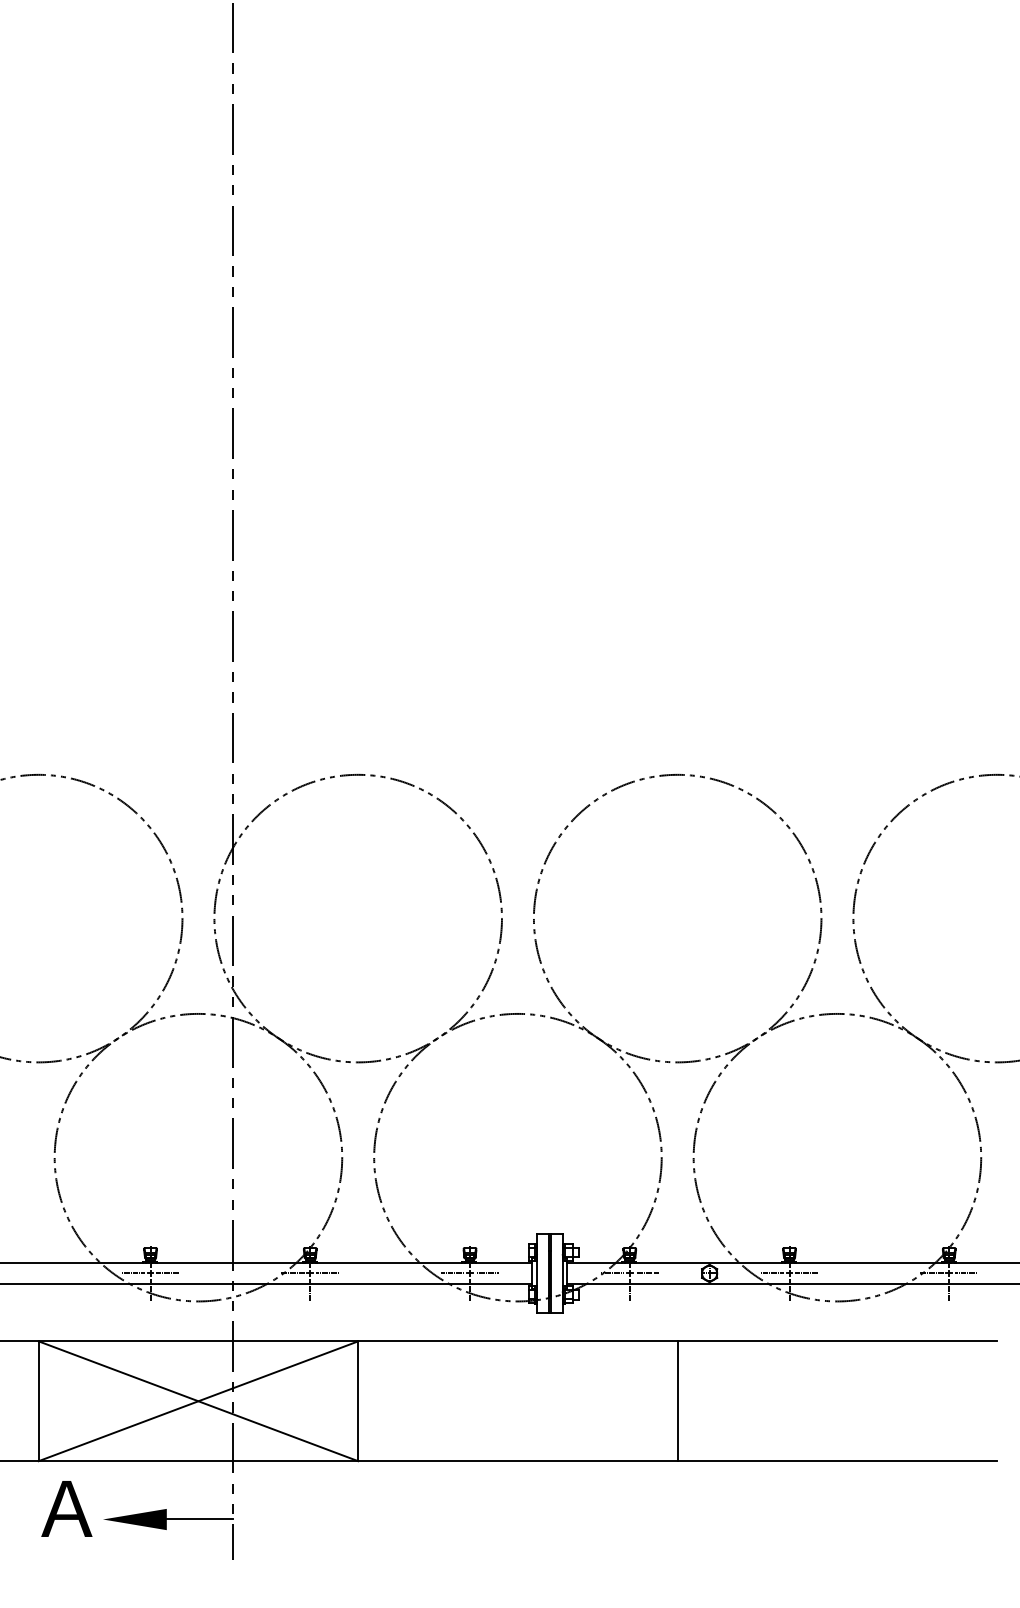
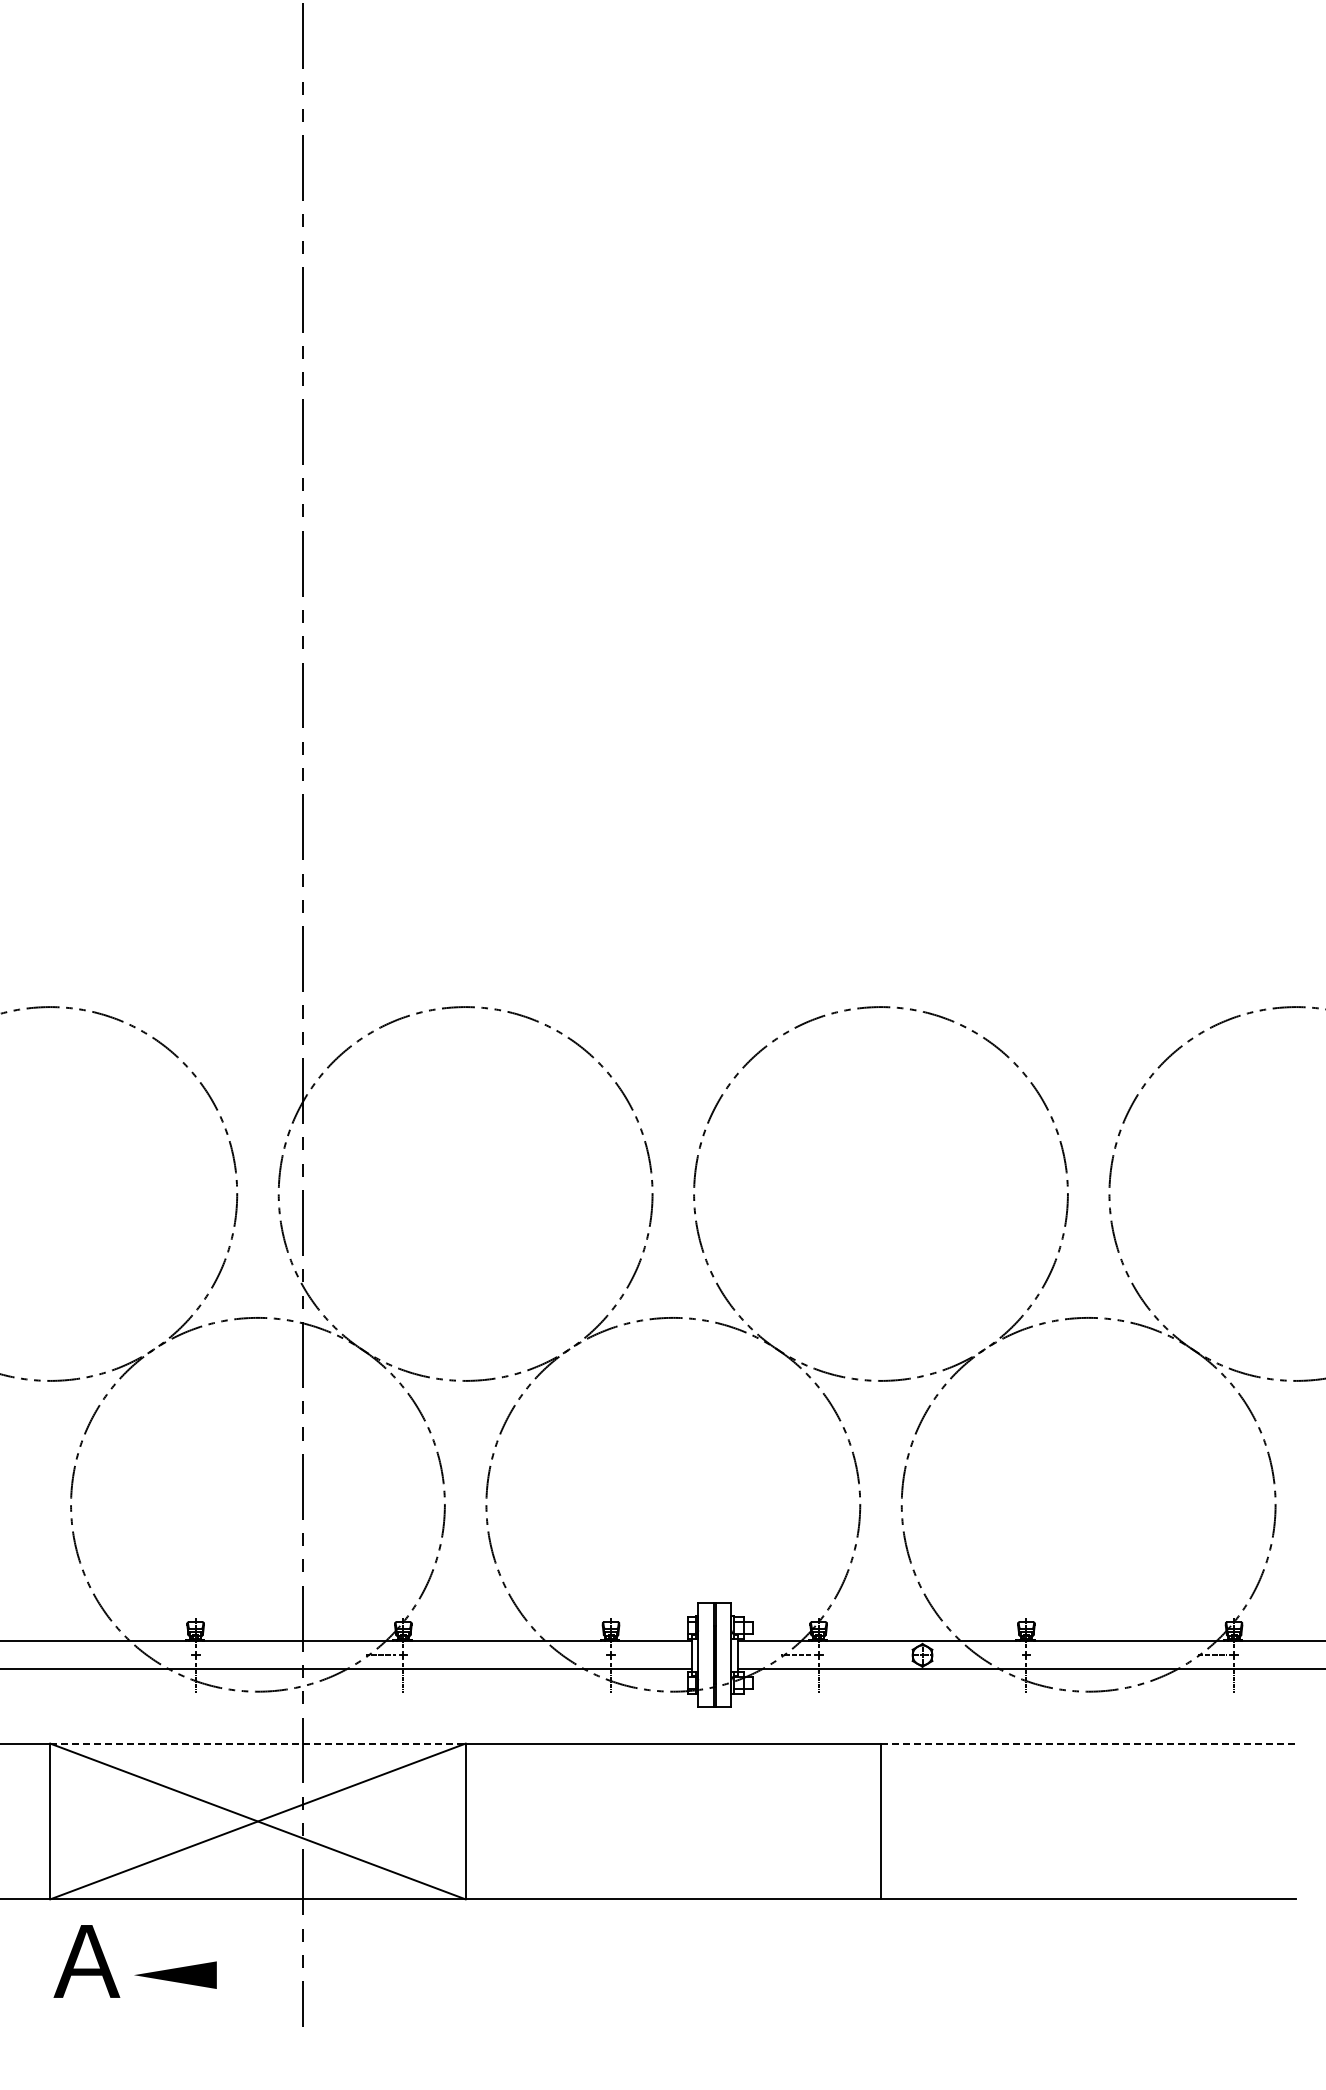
line: (133, 1273) -> (173, 1655), removed
line: (168, 1273) -> (218, 1655), removed
line: (327, 1273) -> (425, 1655), removed
line: (452, 1273) -> (588, 1655), removed
line: (487, 1273) -> (633, 1655), removed
line: (647, 1273) -> (841, 1655), removed
line: (771, 1273) -> (1003, 1655), removed
line: (806, 1273) -> (1048, 1655), removed
line: (966, 1273) -> (1256, 1655), removed
line: (198, 1341) -> (257, 1743), solid -> dashed
line: (837, 1341) -> (1088, 1743), solid -> dashed
line: (199, 1519) -> (259, 1975), removed

